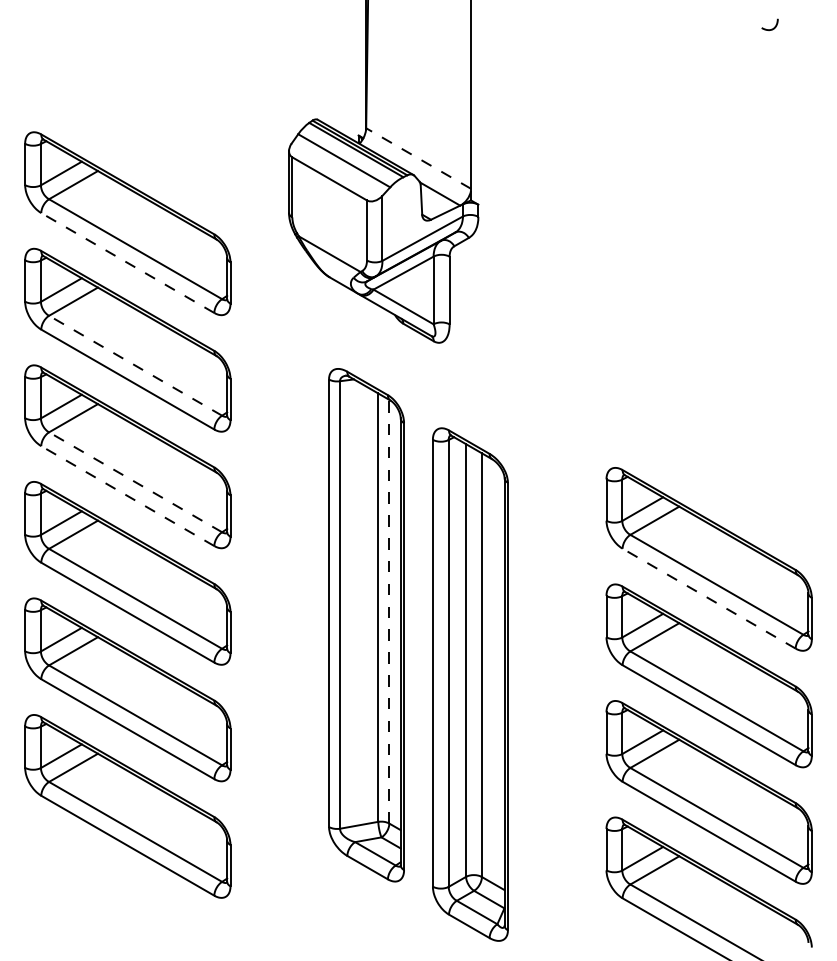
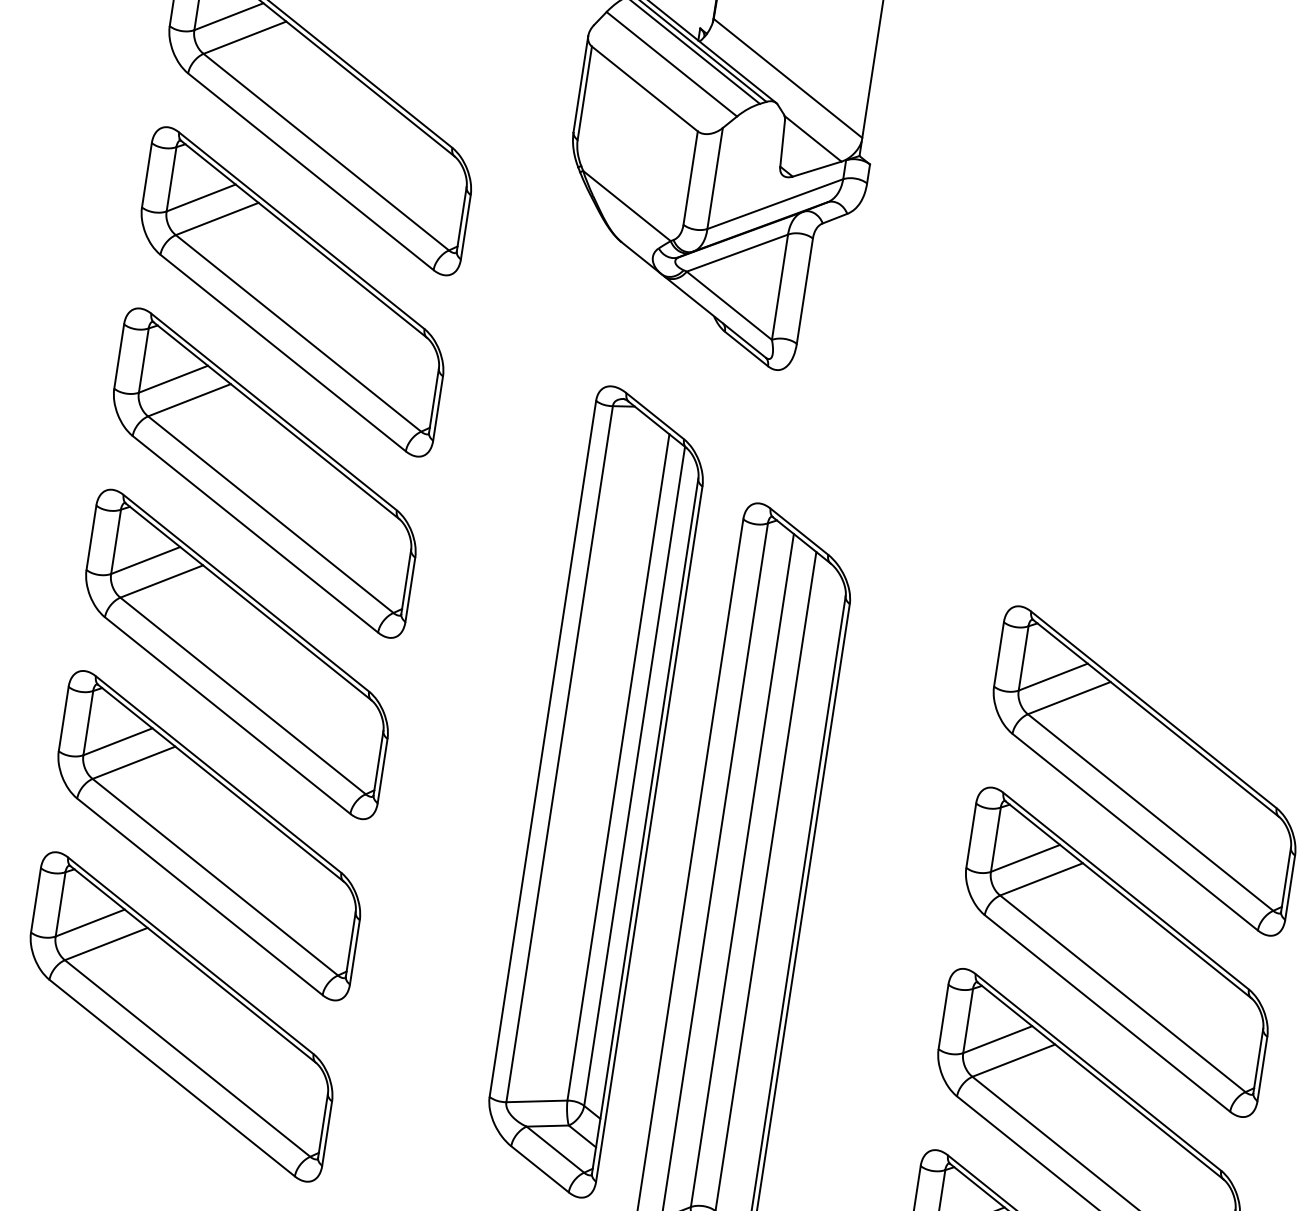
line: (418, 158) -> (787, 78), dashed -> solid
line: (127, 263) -> (310, 172), dashed -> solid
line: (135, 365) -> (298, 332), dashed -> solid
line: (135, 482) -> (270, 514), dashed -> solid
line: (127, 496) -> (254, 534), dashed -> solid
line: (709, 598) -> (1135, 832), dashed -> solid
line: (389, 611) -> (634, 776), dashed -> solid

